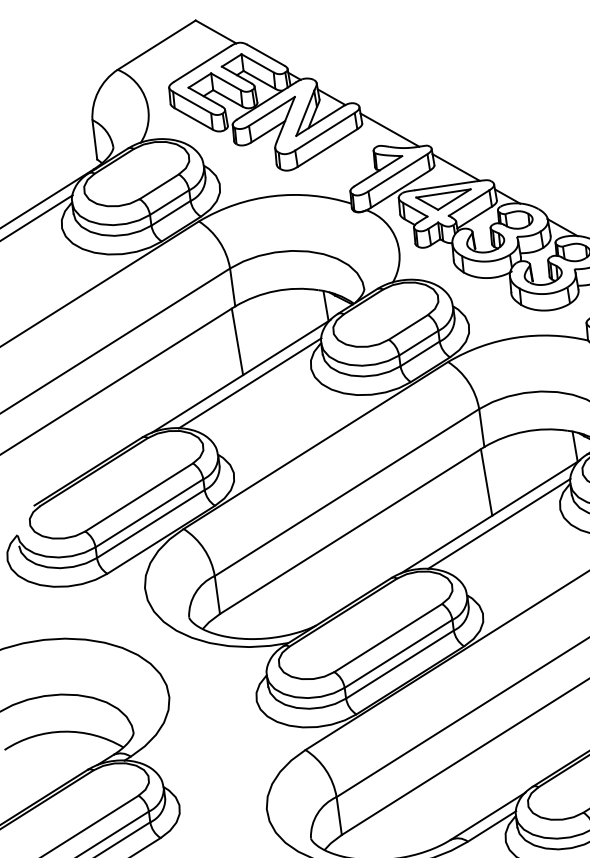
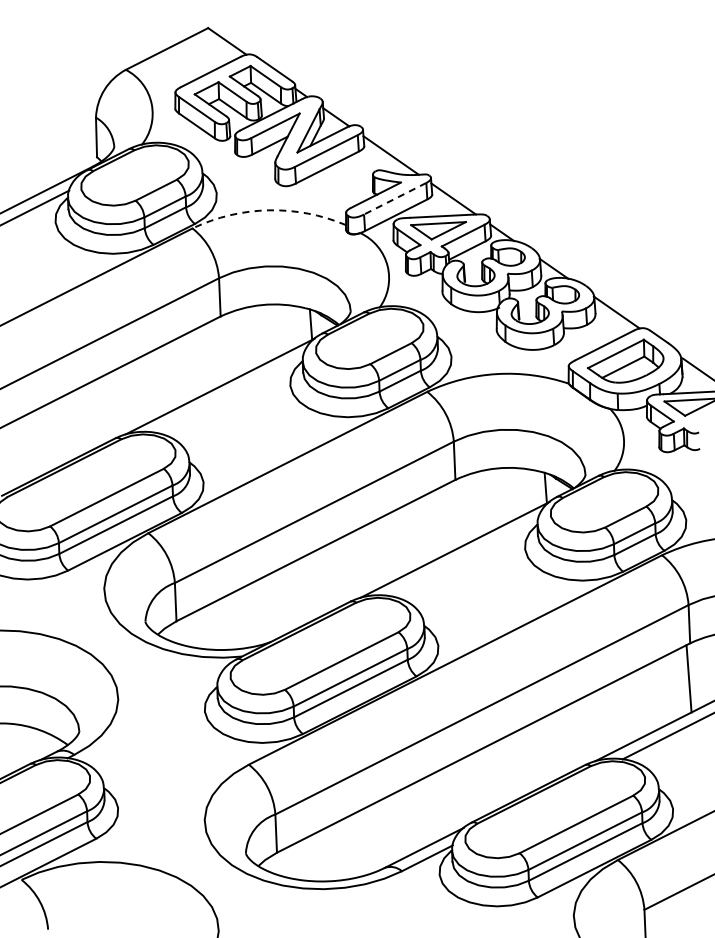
line: (398, 172) -> (395, 198), solid -> dashed
arc: (272, 196) -> (268, 210), solid -> dashed
line: (237, 341) -> (219, 351), removed
line: (249, 383) -> (227, 394), removed
line: (485, 482) -> (453, 515), removed
line: (498, 523) -> (462, 557), removed

